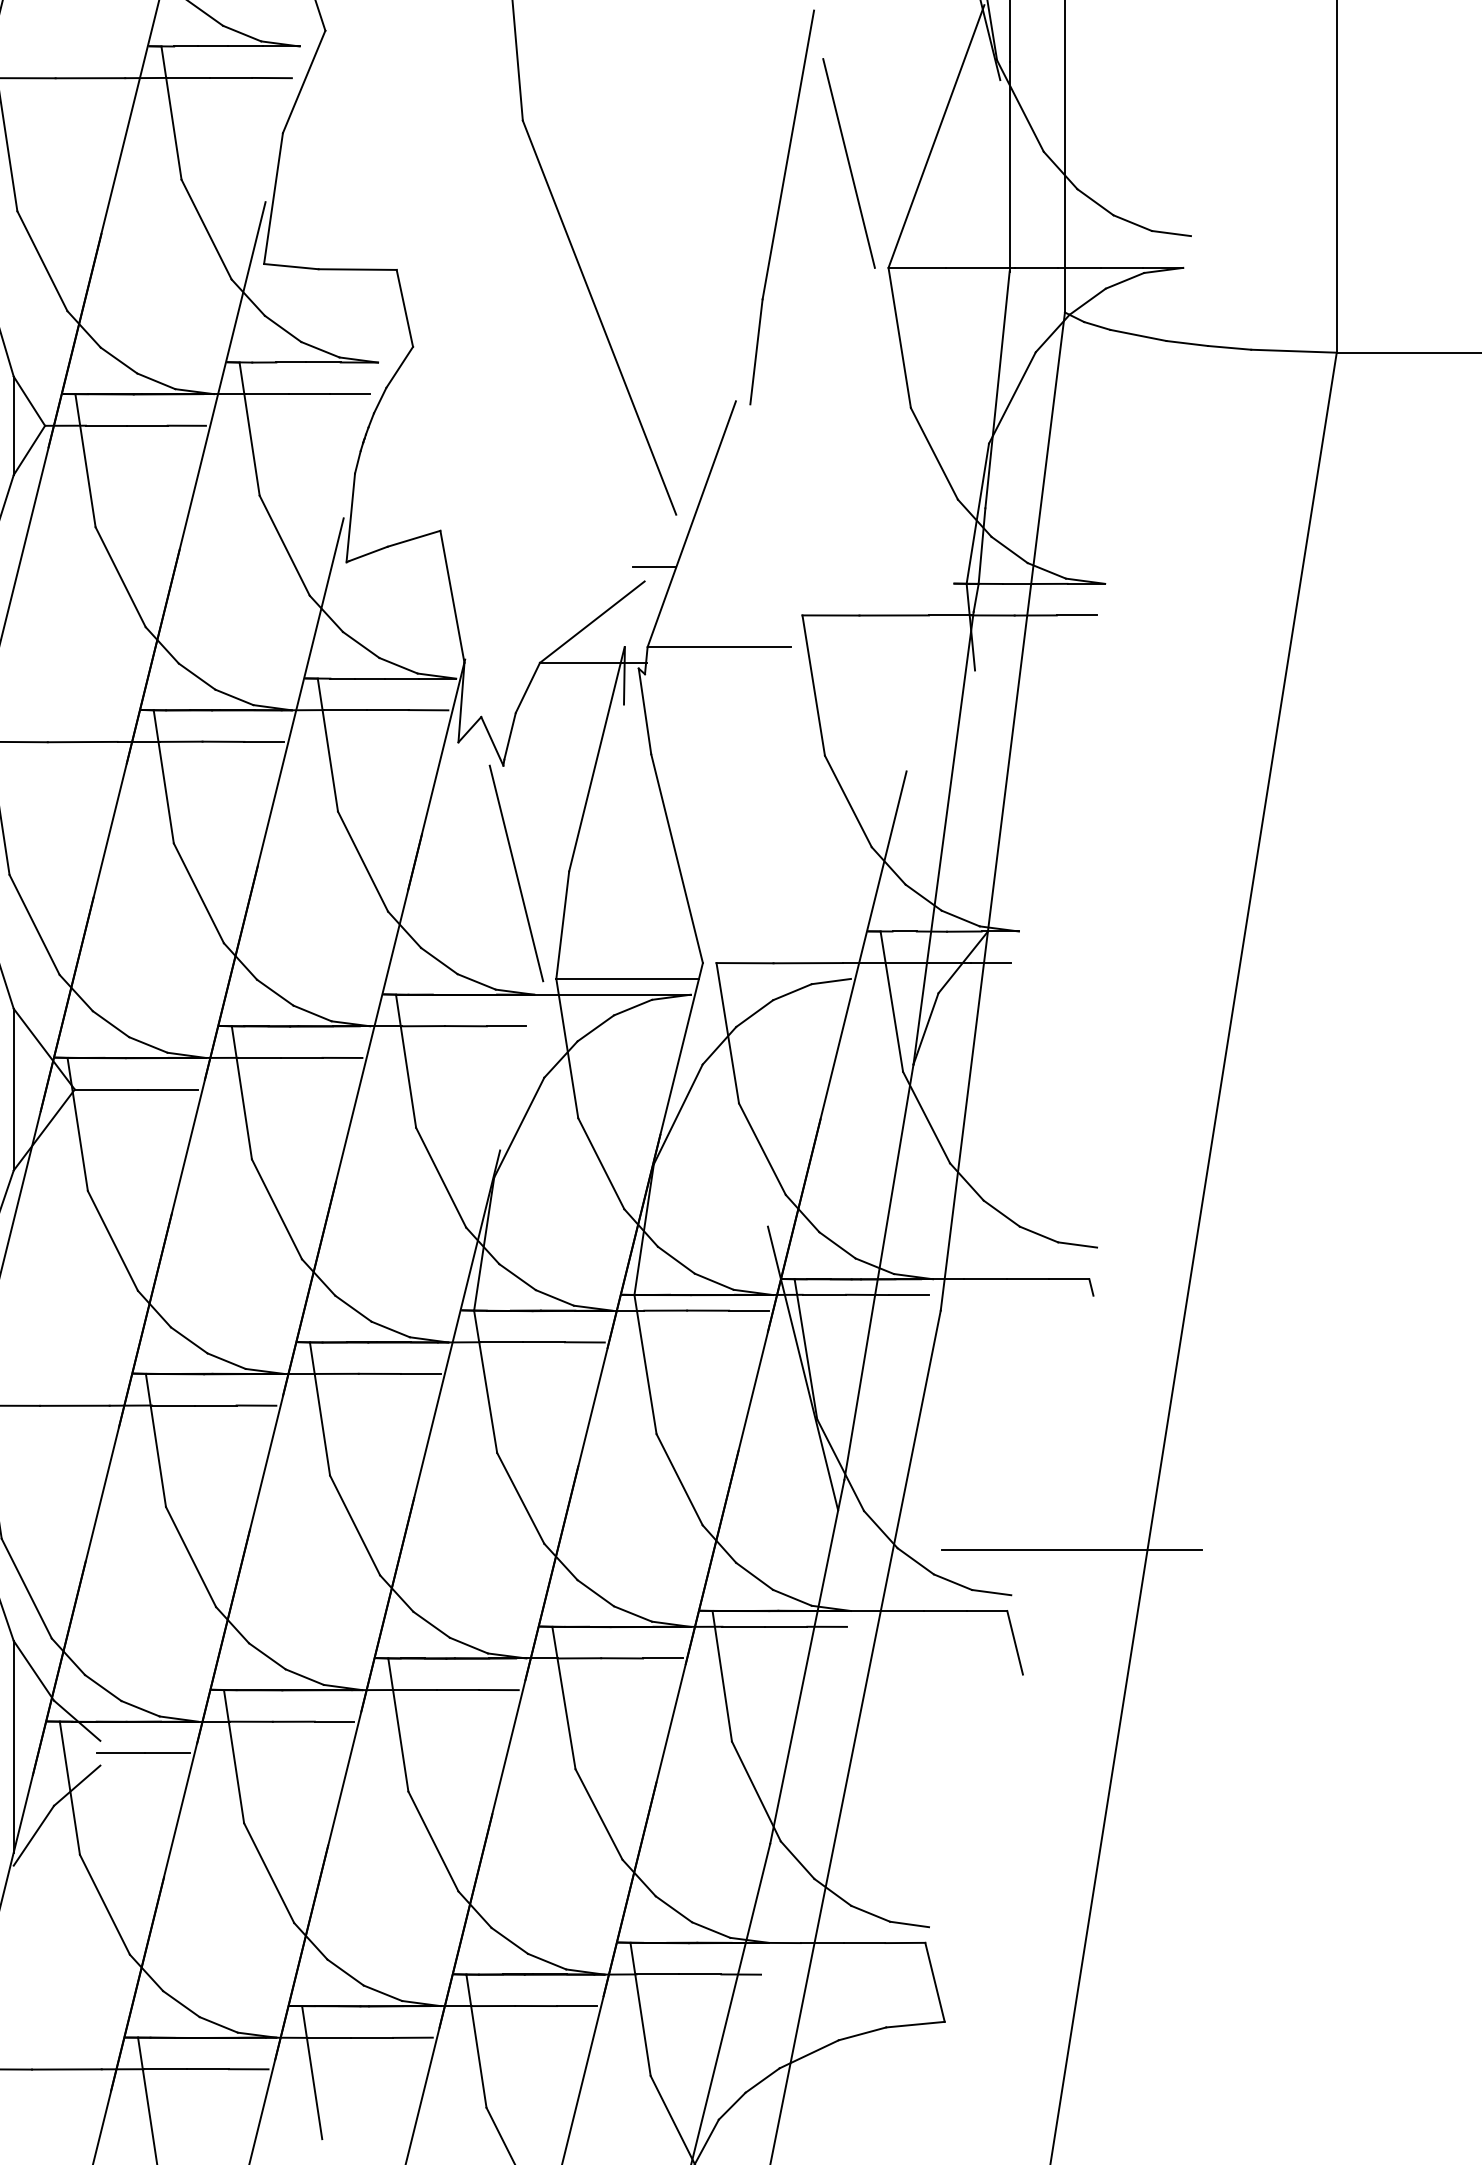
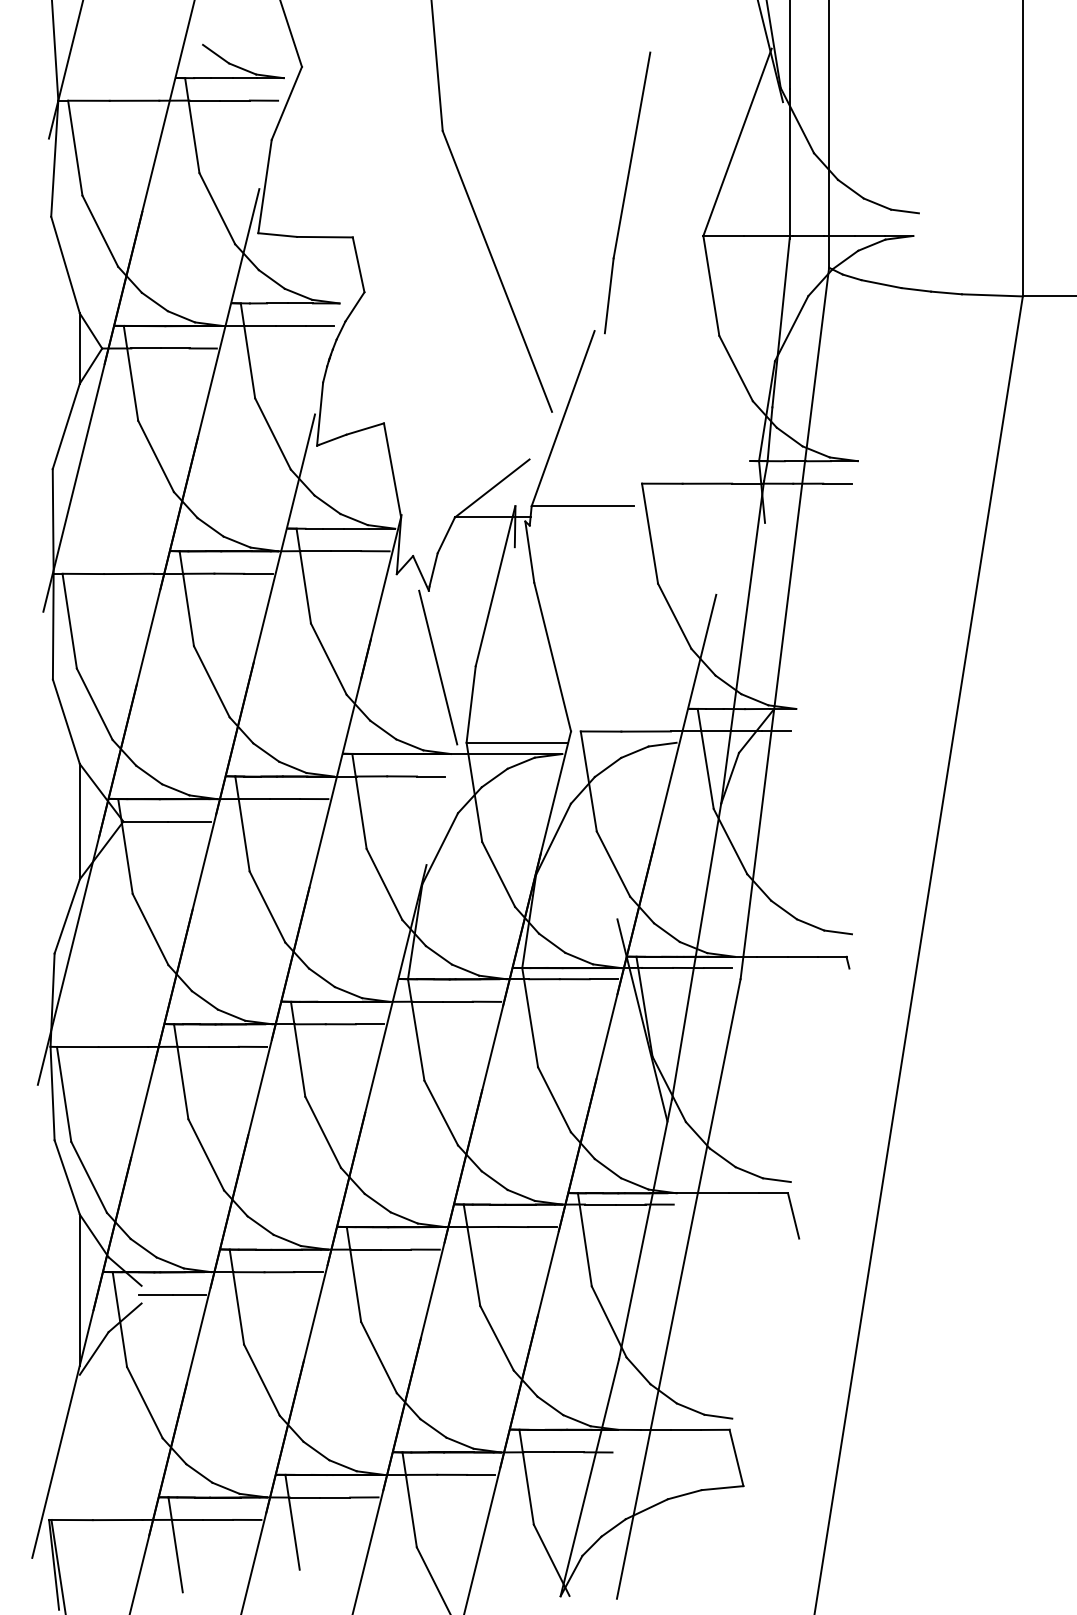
line: (848, 163) -> (674, 161), removed
line: (654, 567) -> (536, 449), removed
line: (1072, 1550) -> (834, 1150), removed

